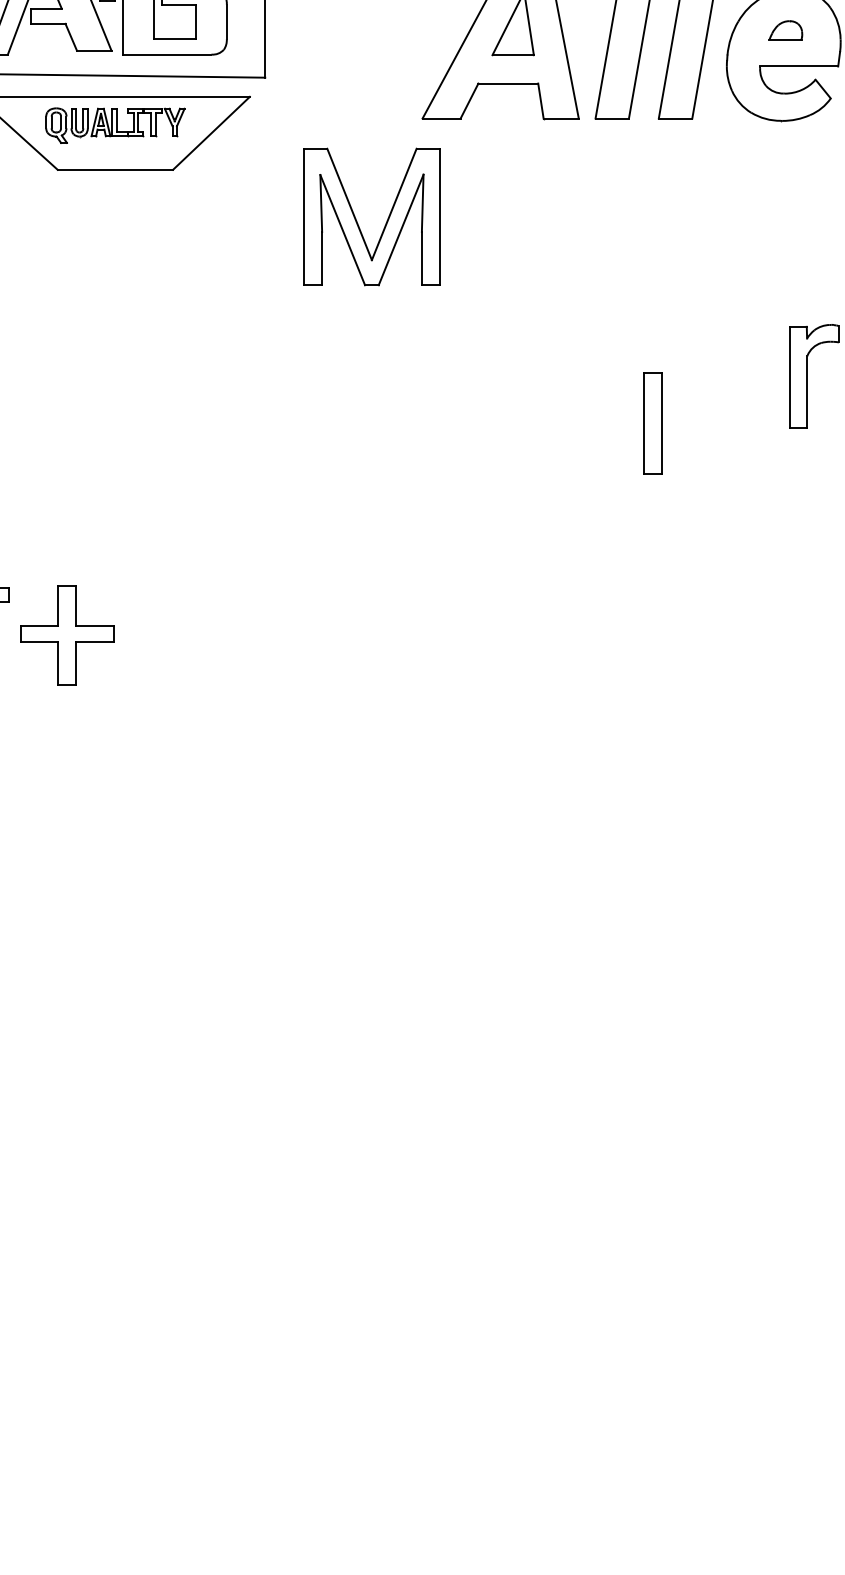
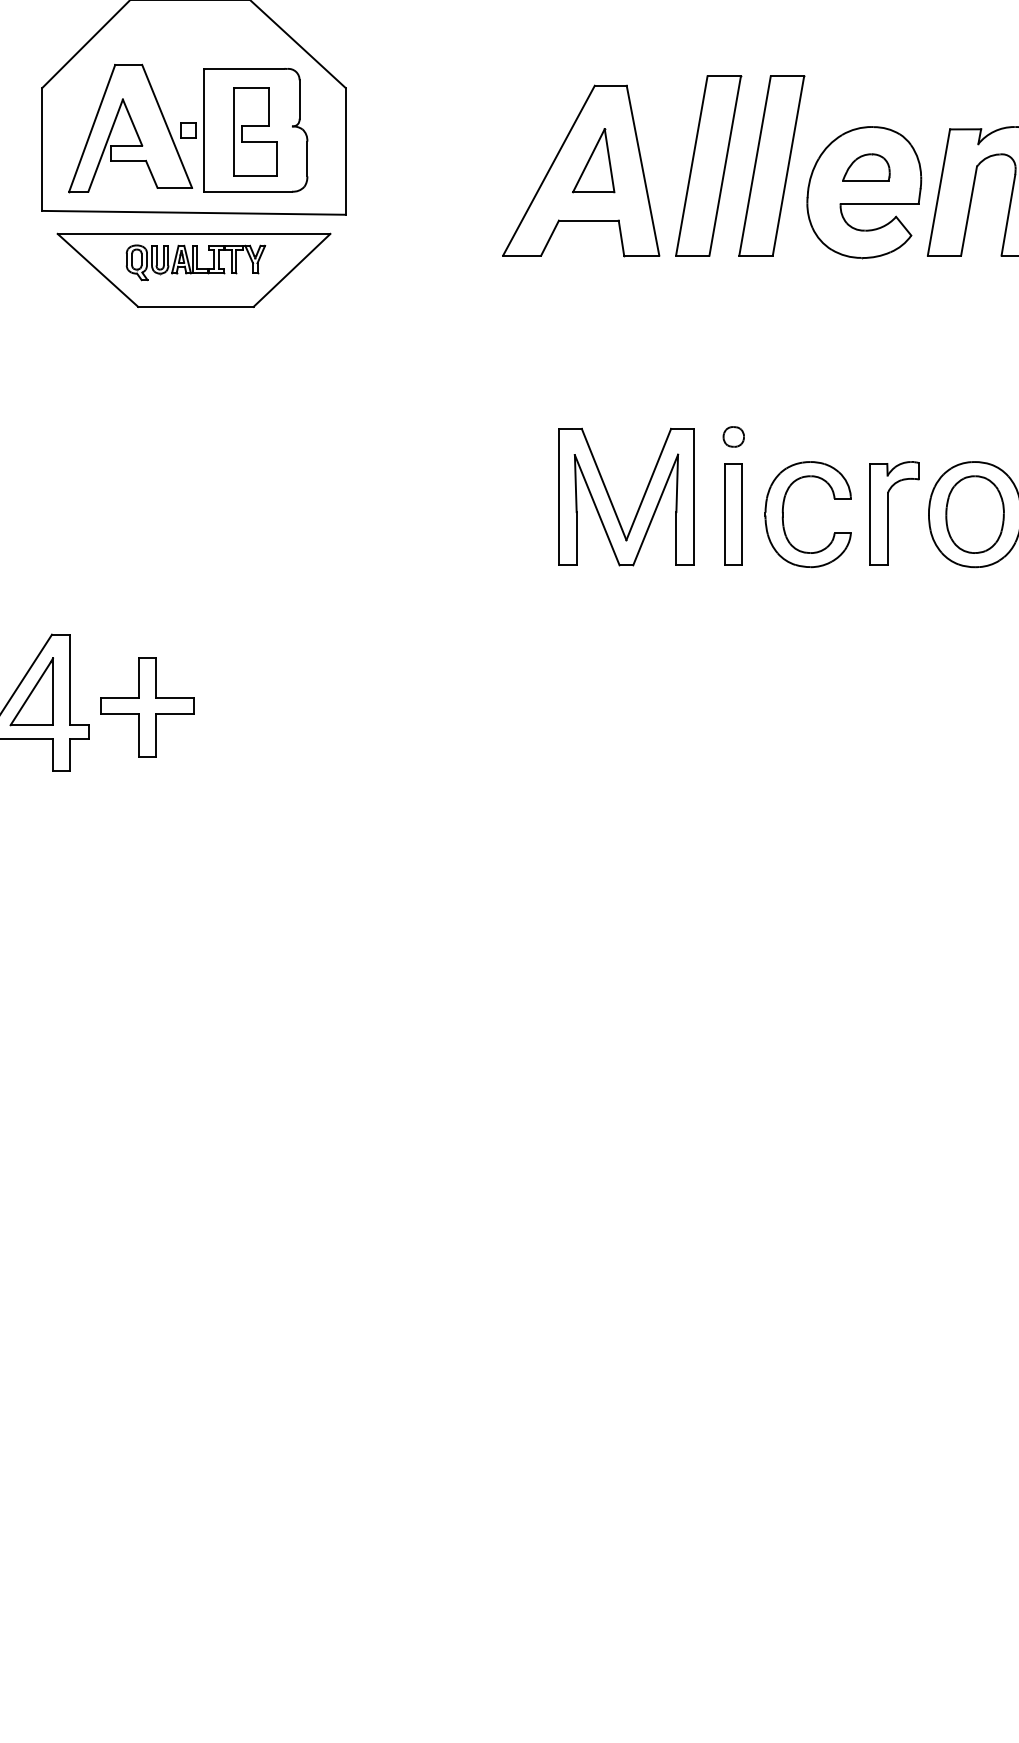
part: (785, 30) -> (866, 167), size x1.43
part: (357, 222) -> (612, 502), moved
part: (652, 299) -> (733, 436), added
part: (702, 377) -> (783, 514), added
part: (652, 423) -> (733, 514), moved
part: (66, 635) -> (147, 707), moved

